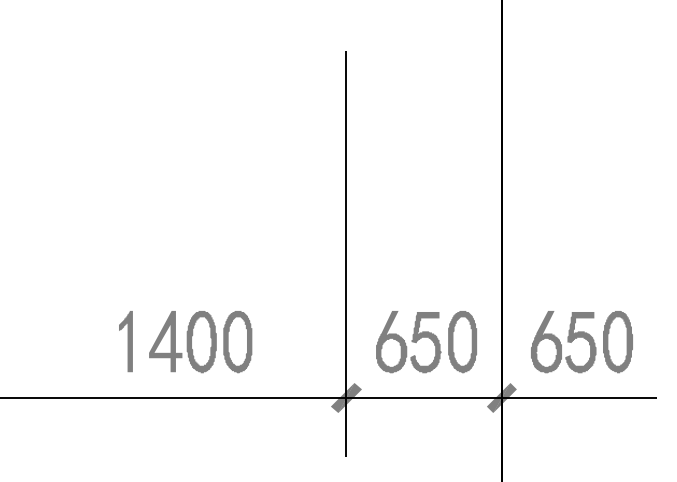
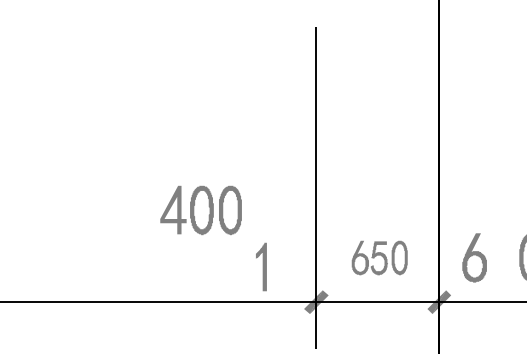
part: (125, 341) -> (261, 266), moved
part: (200, 342) -> (200, 210), moved
part: (426, 342) -> (379, 258), size x0.7
fill: (580, 342) -> (501, 258), removed

